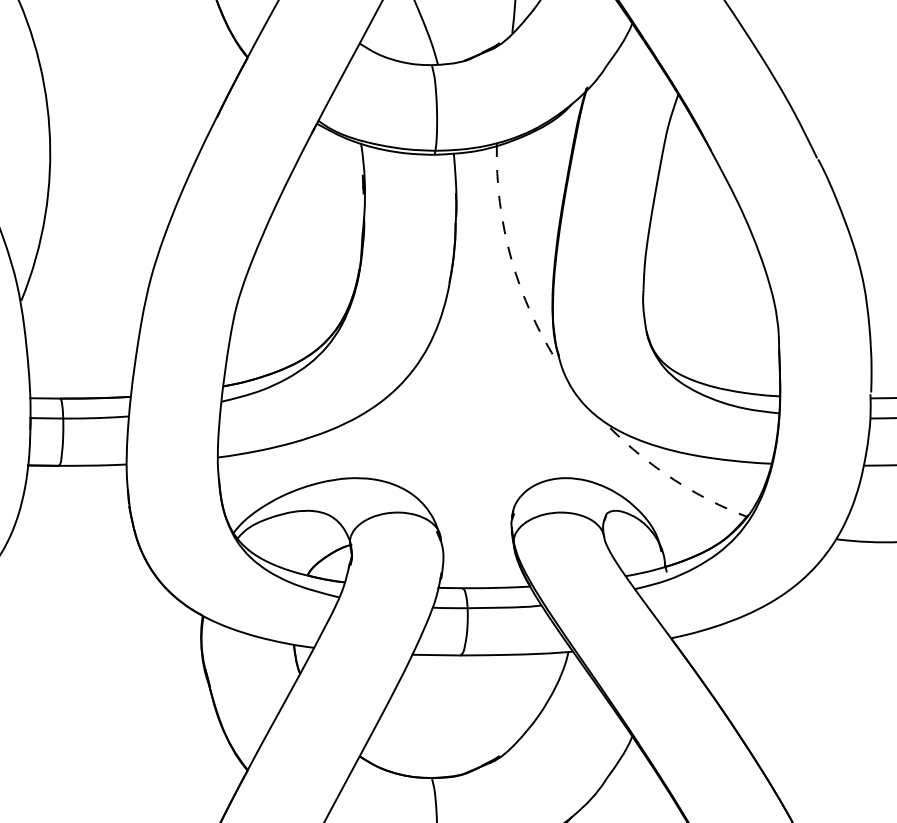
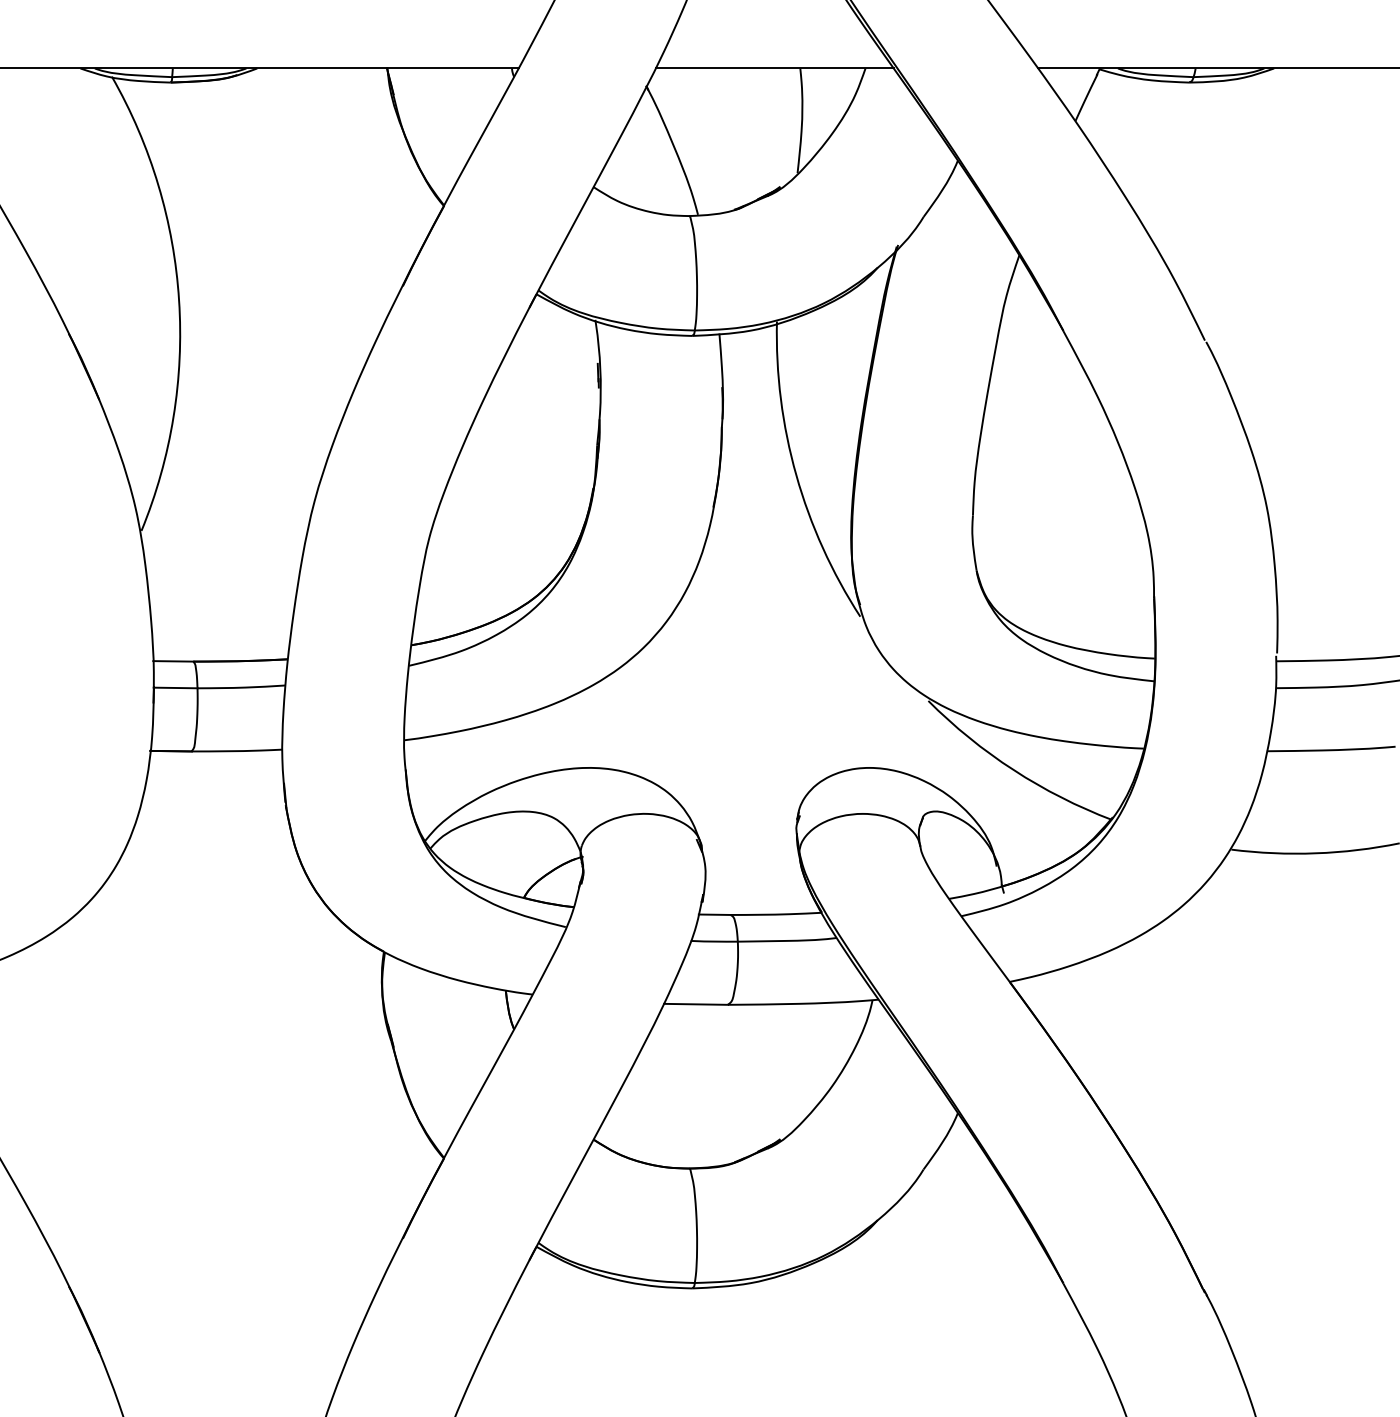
arc: (511, 259) -> (796, 475), dashed -> solid
arc: (673, 480) -> (1013, 770), dashed -> solid

